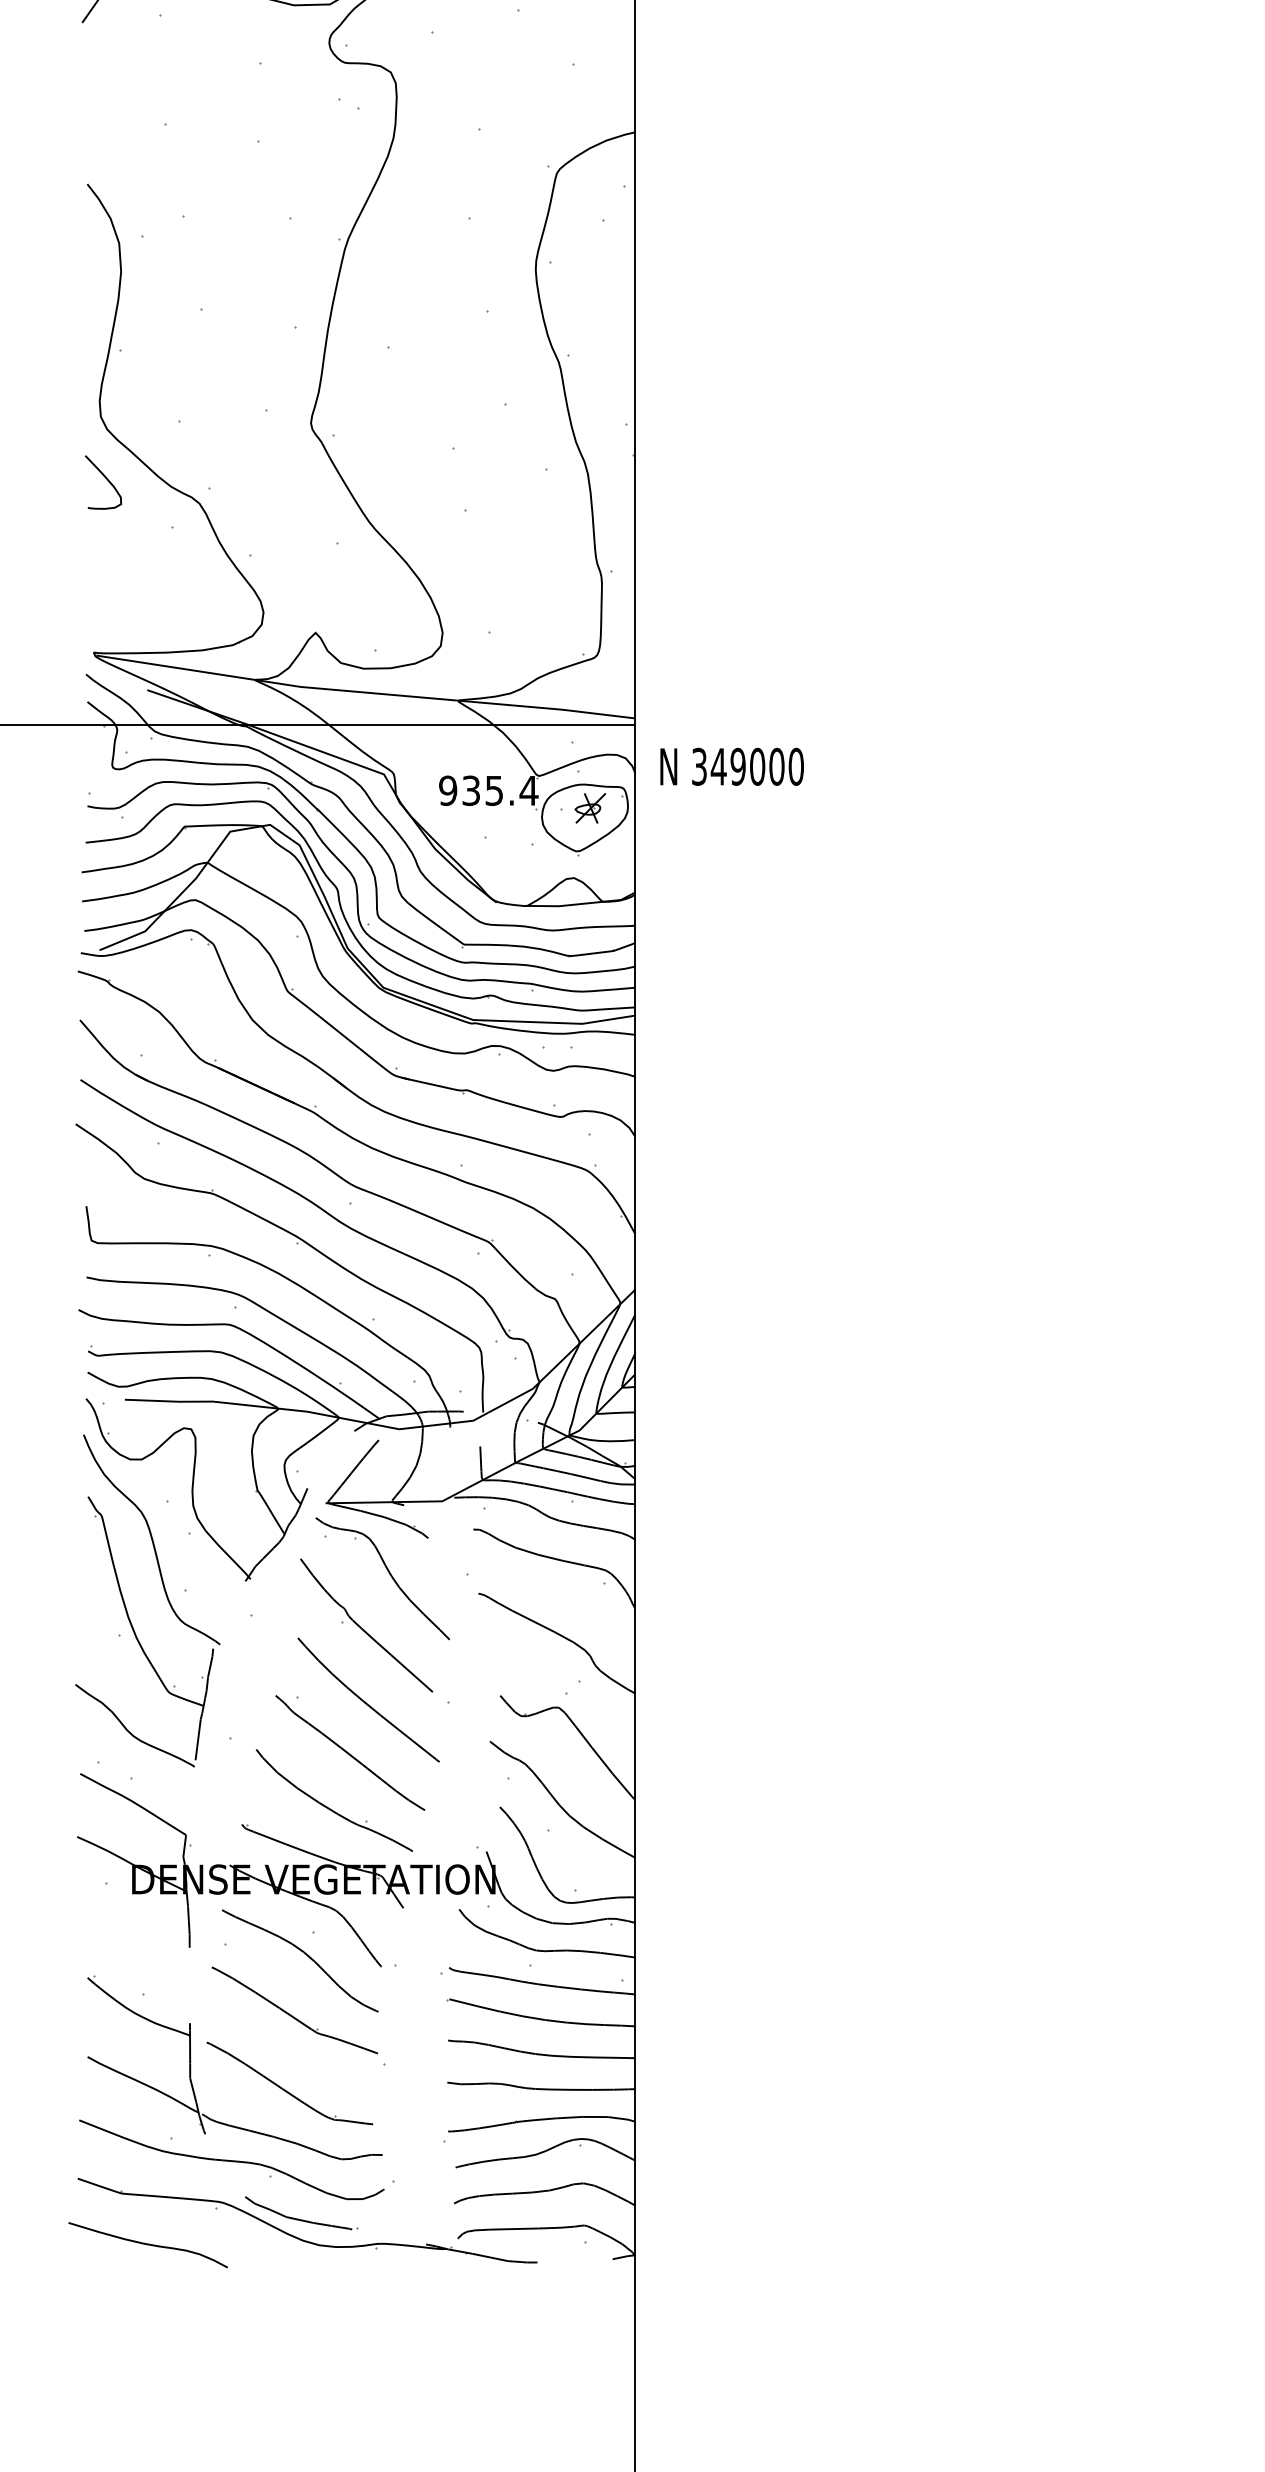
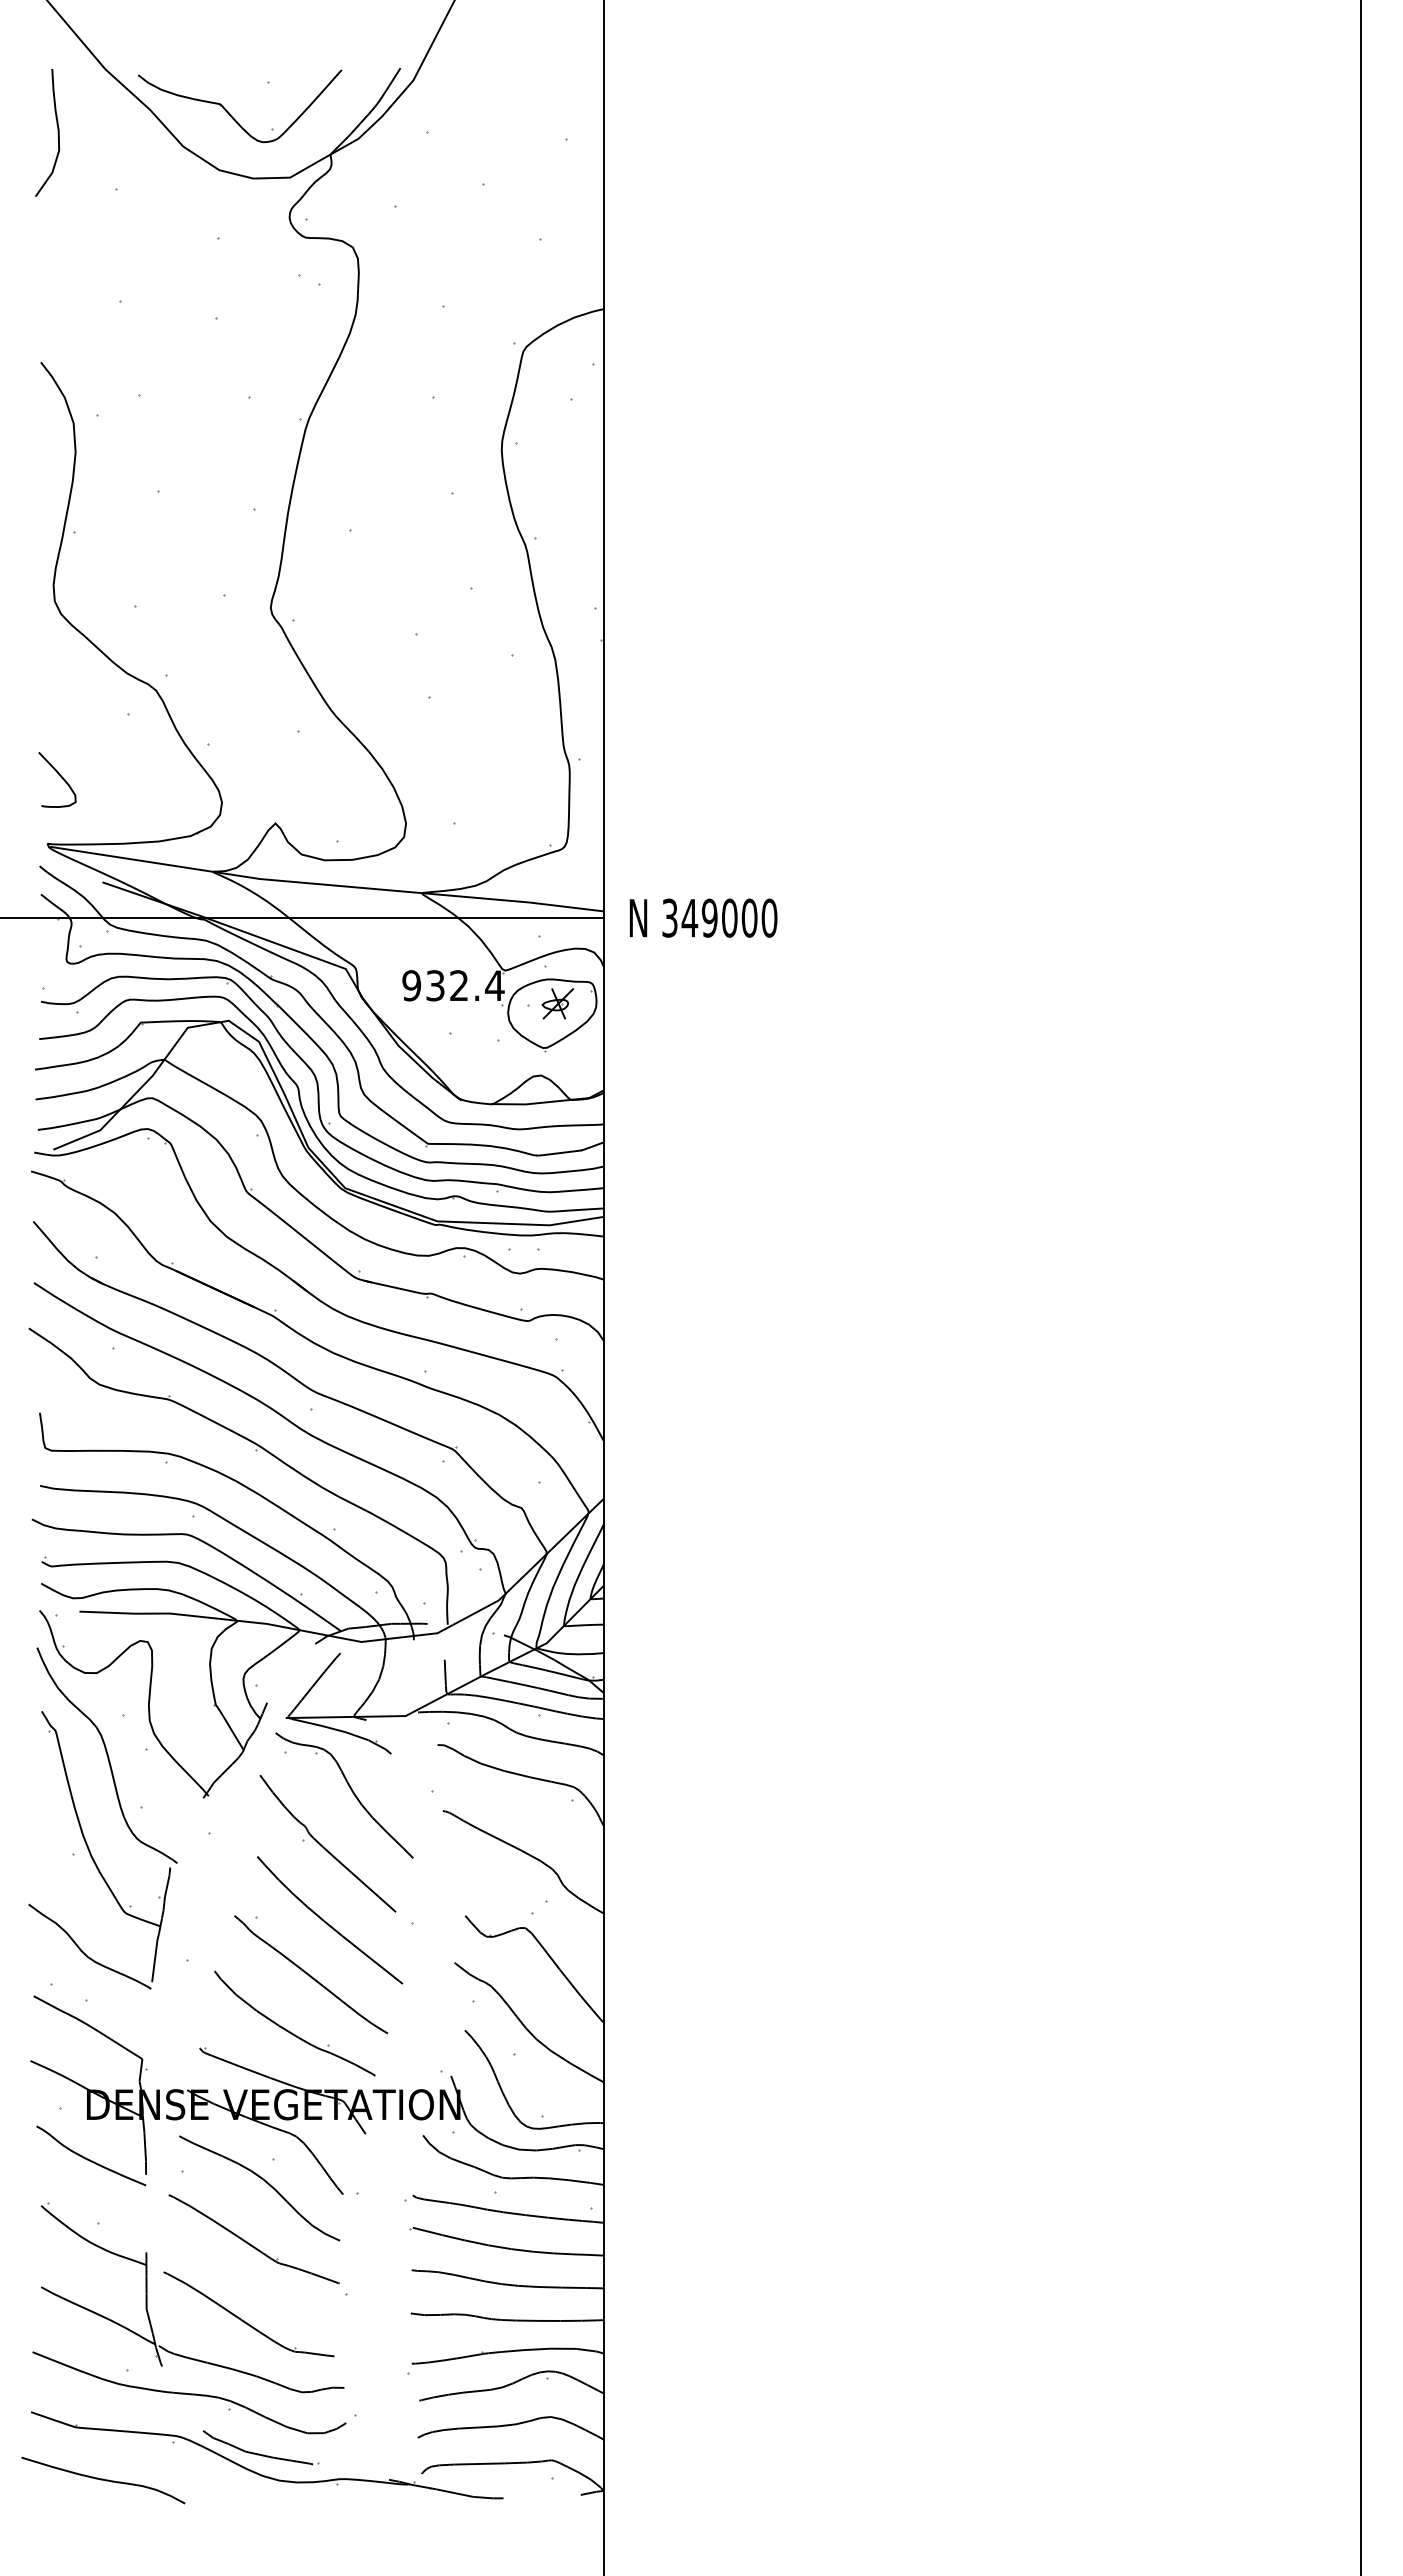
curve: (106, 480) -> (60, 777), moved
text: (732, 766) -> (703, 917), moved
text: (493, 790) -> (458, 985), 935.4 -> 932.4
curve: (135, 1932) -> (90, 2159), added

